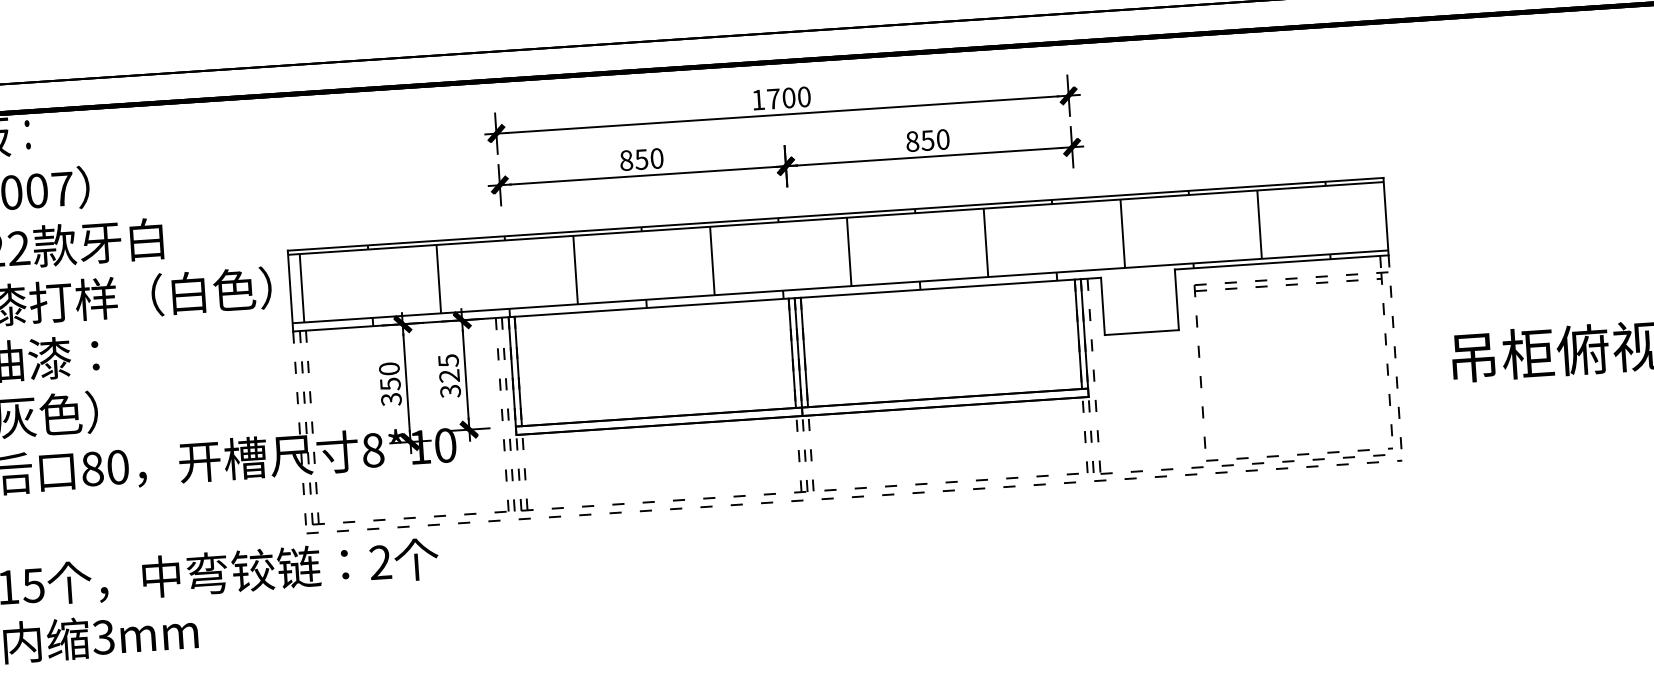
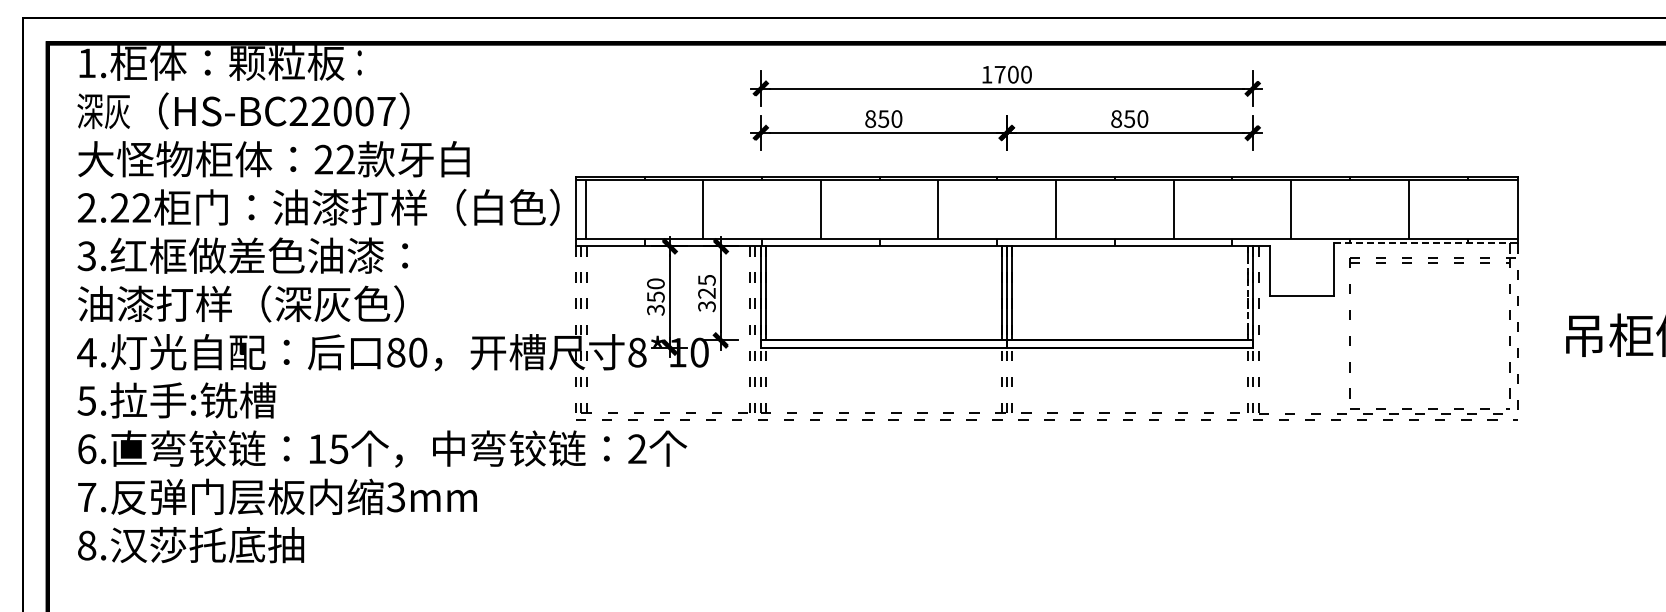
line: (1281, 262) -> (1425, 243), solid -> dashed
line: (1078, 334) -> (1247, 293), solid -> dashed

